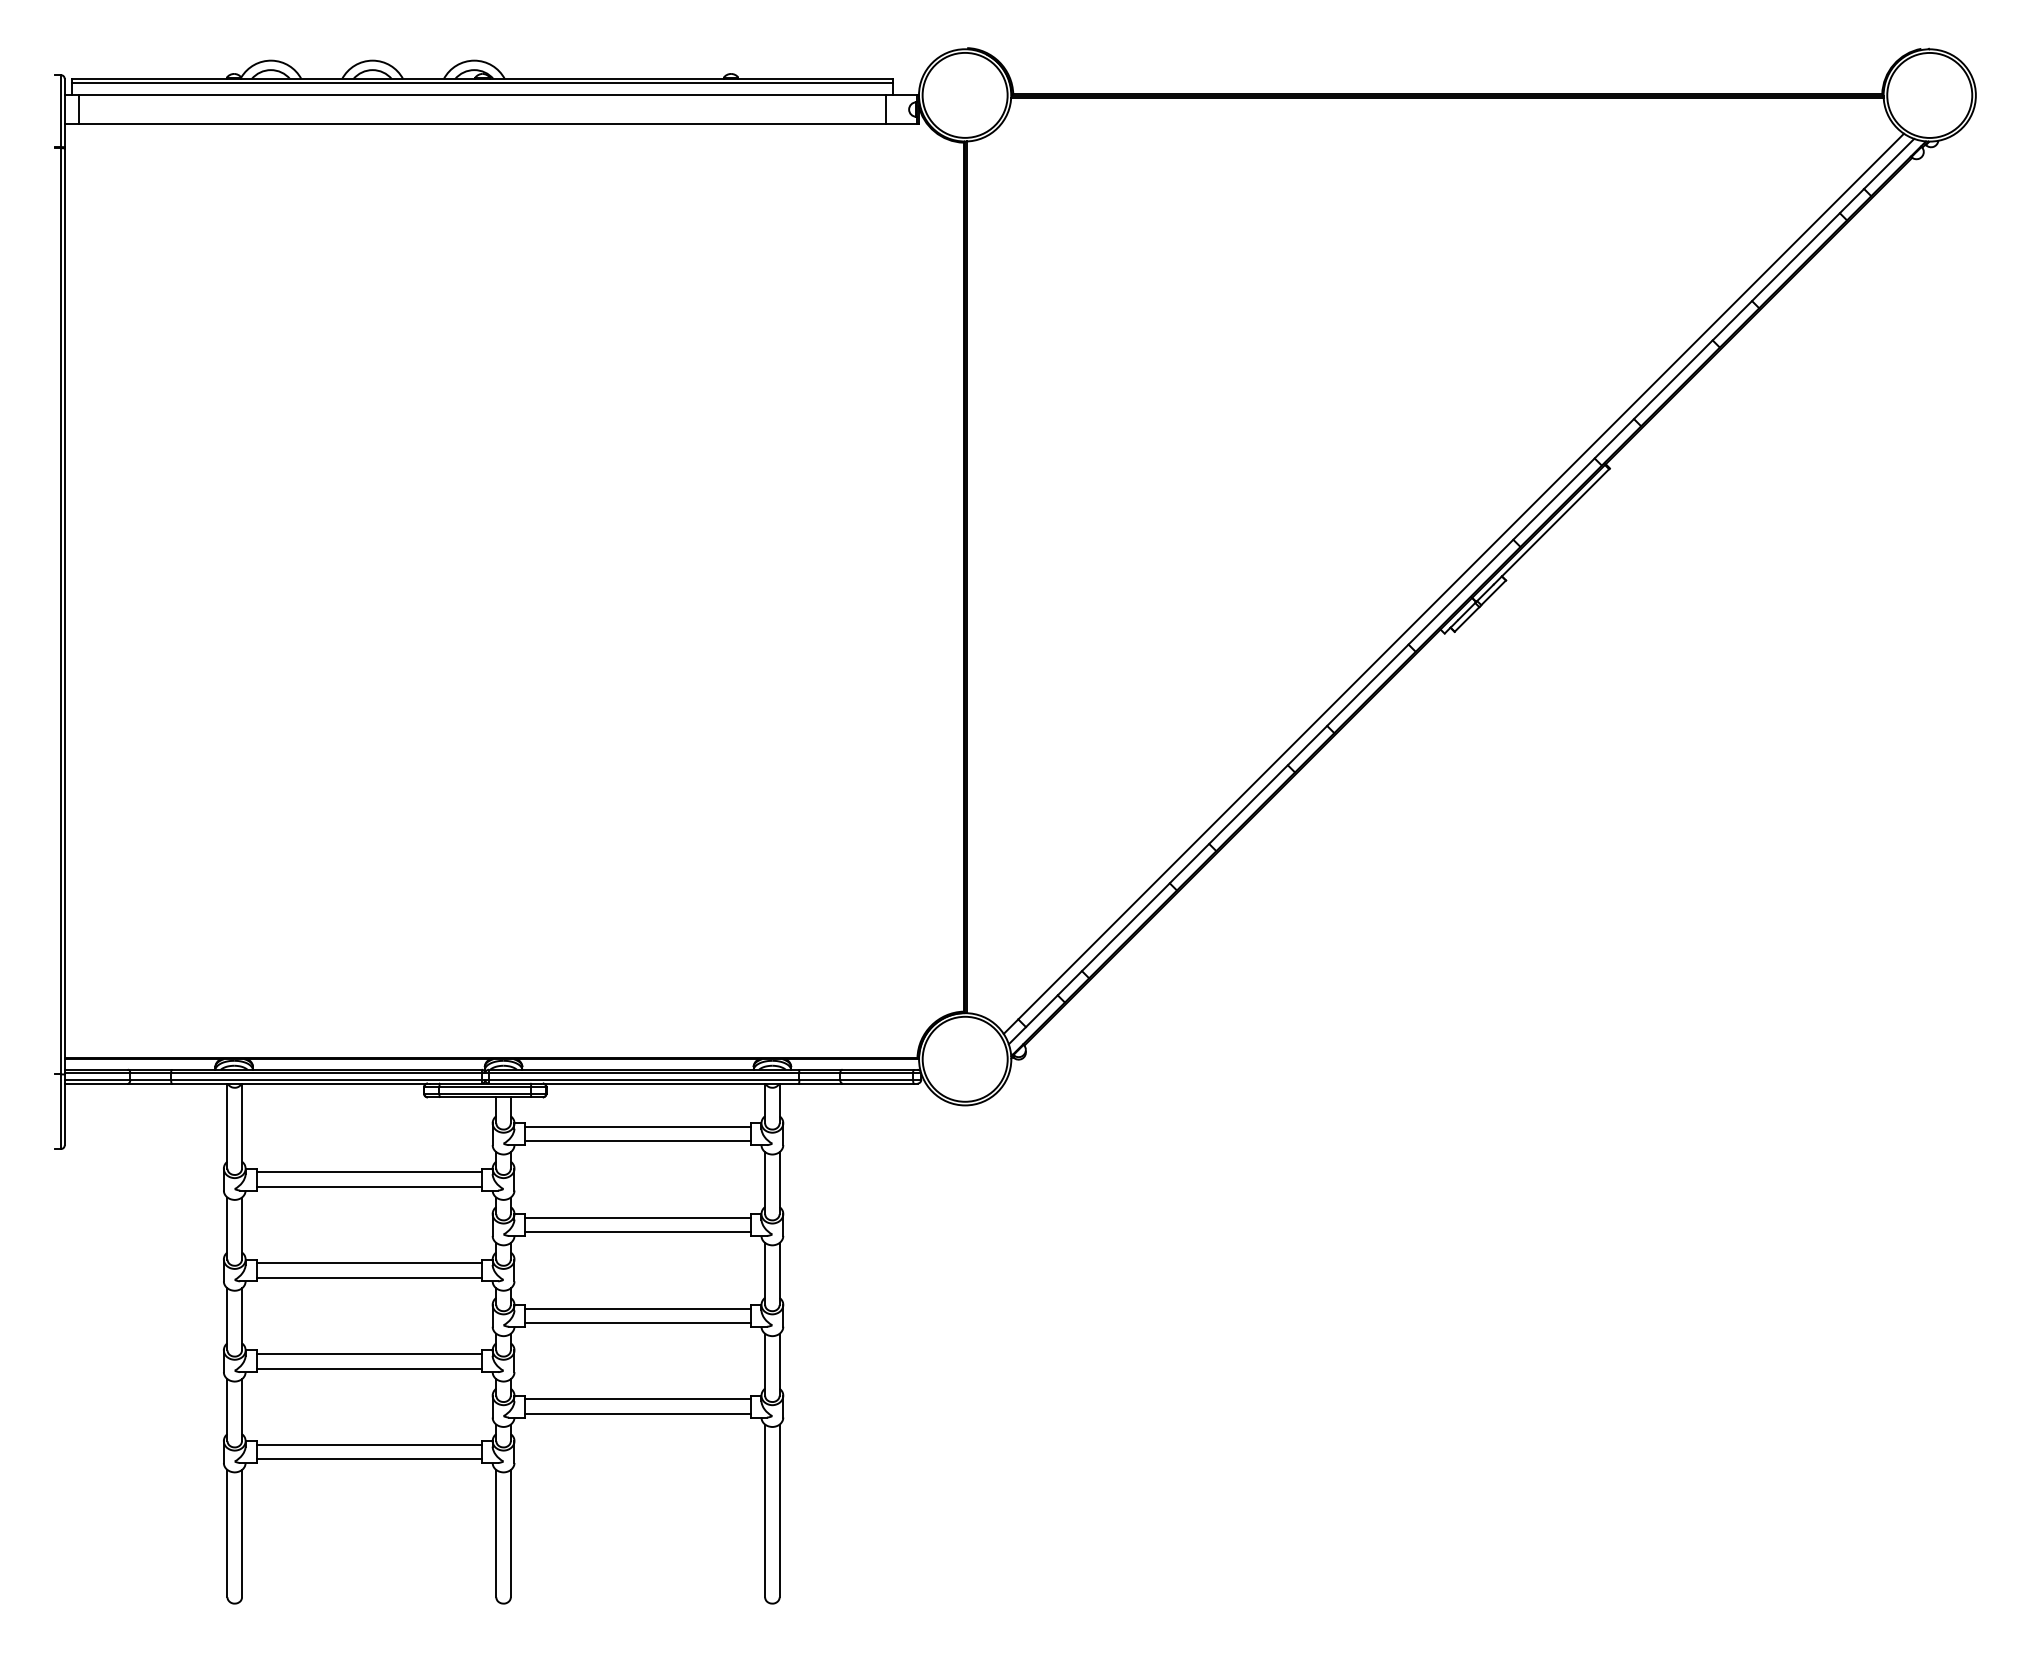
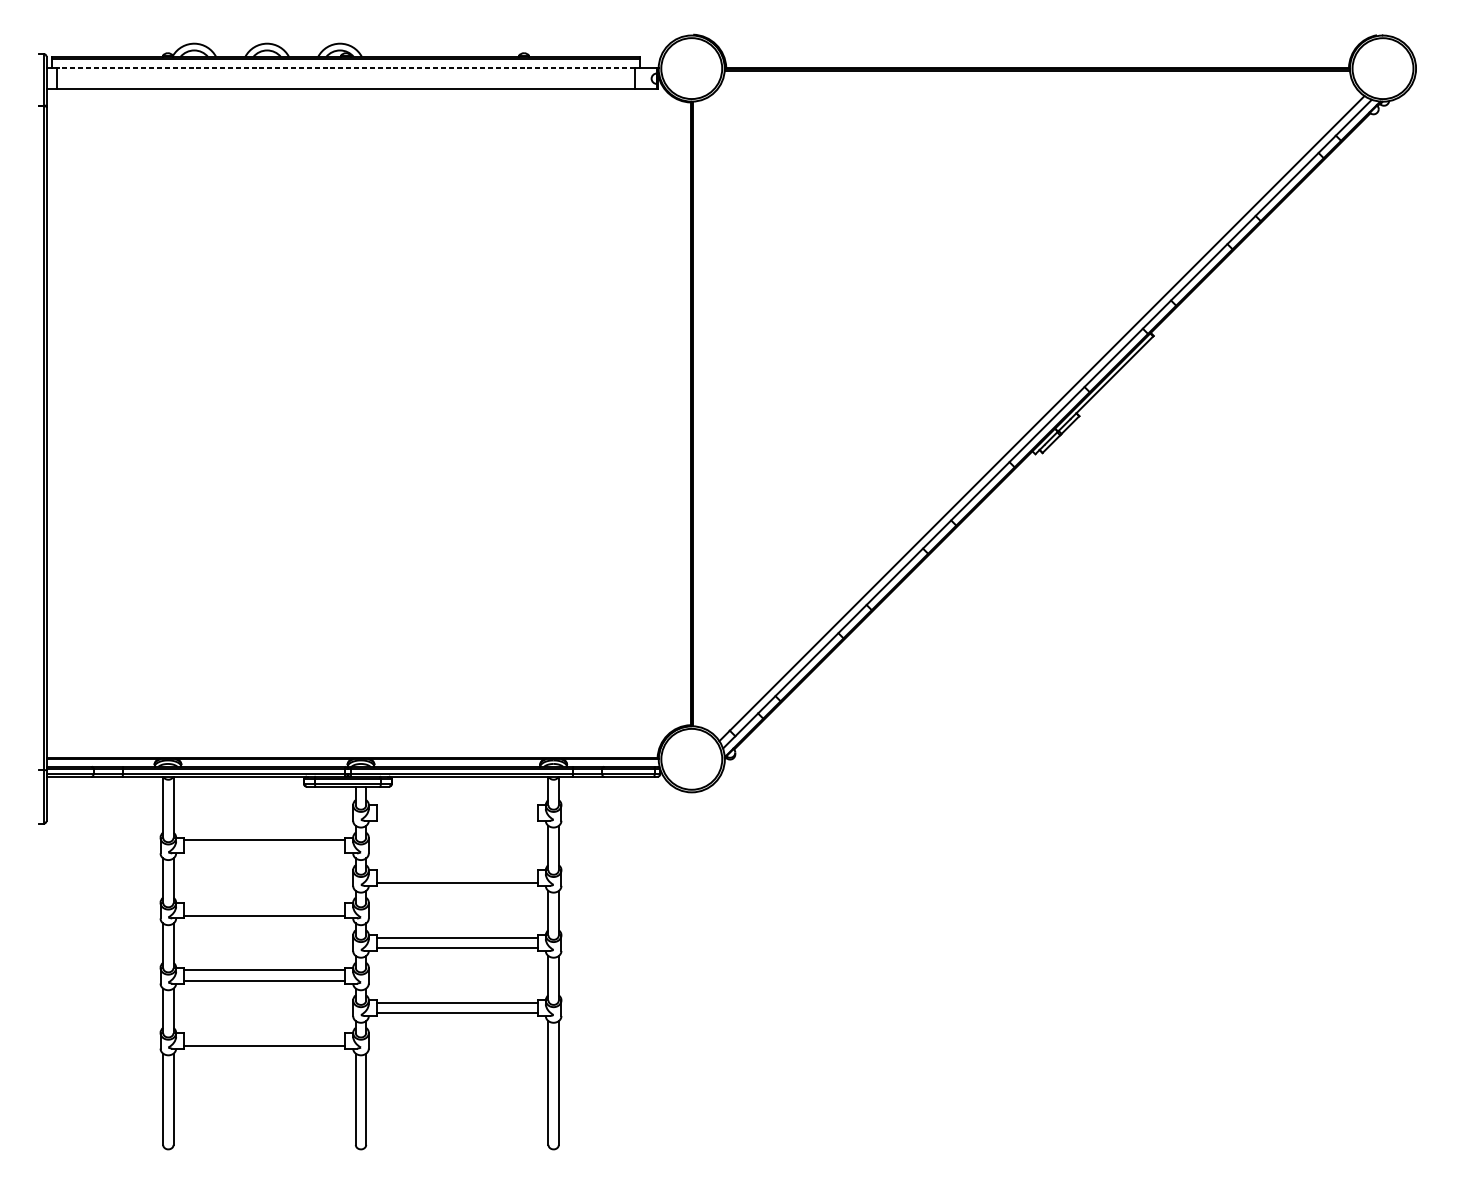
line: (482, 95) -> (345, 68), solid -> dashed
line: (637, 1126) -> (456, 807), removed
line: (637, 1141) -> (456, 818), removed
line: (368, 1186) -> (264, 850), removed
line: (637, 1217) -> (456, 872), removed
line: (368, 1263) -> (264, 905), removed
line: (368, 1444) -> (264, 1035), removed

